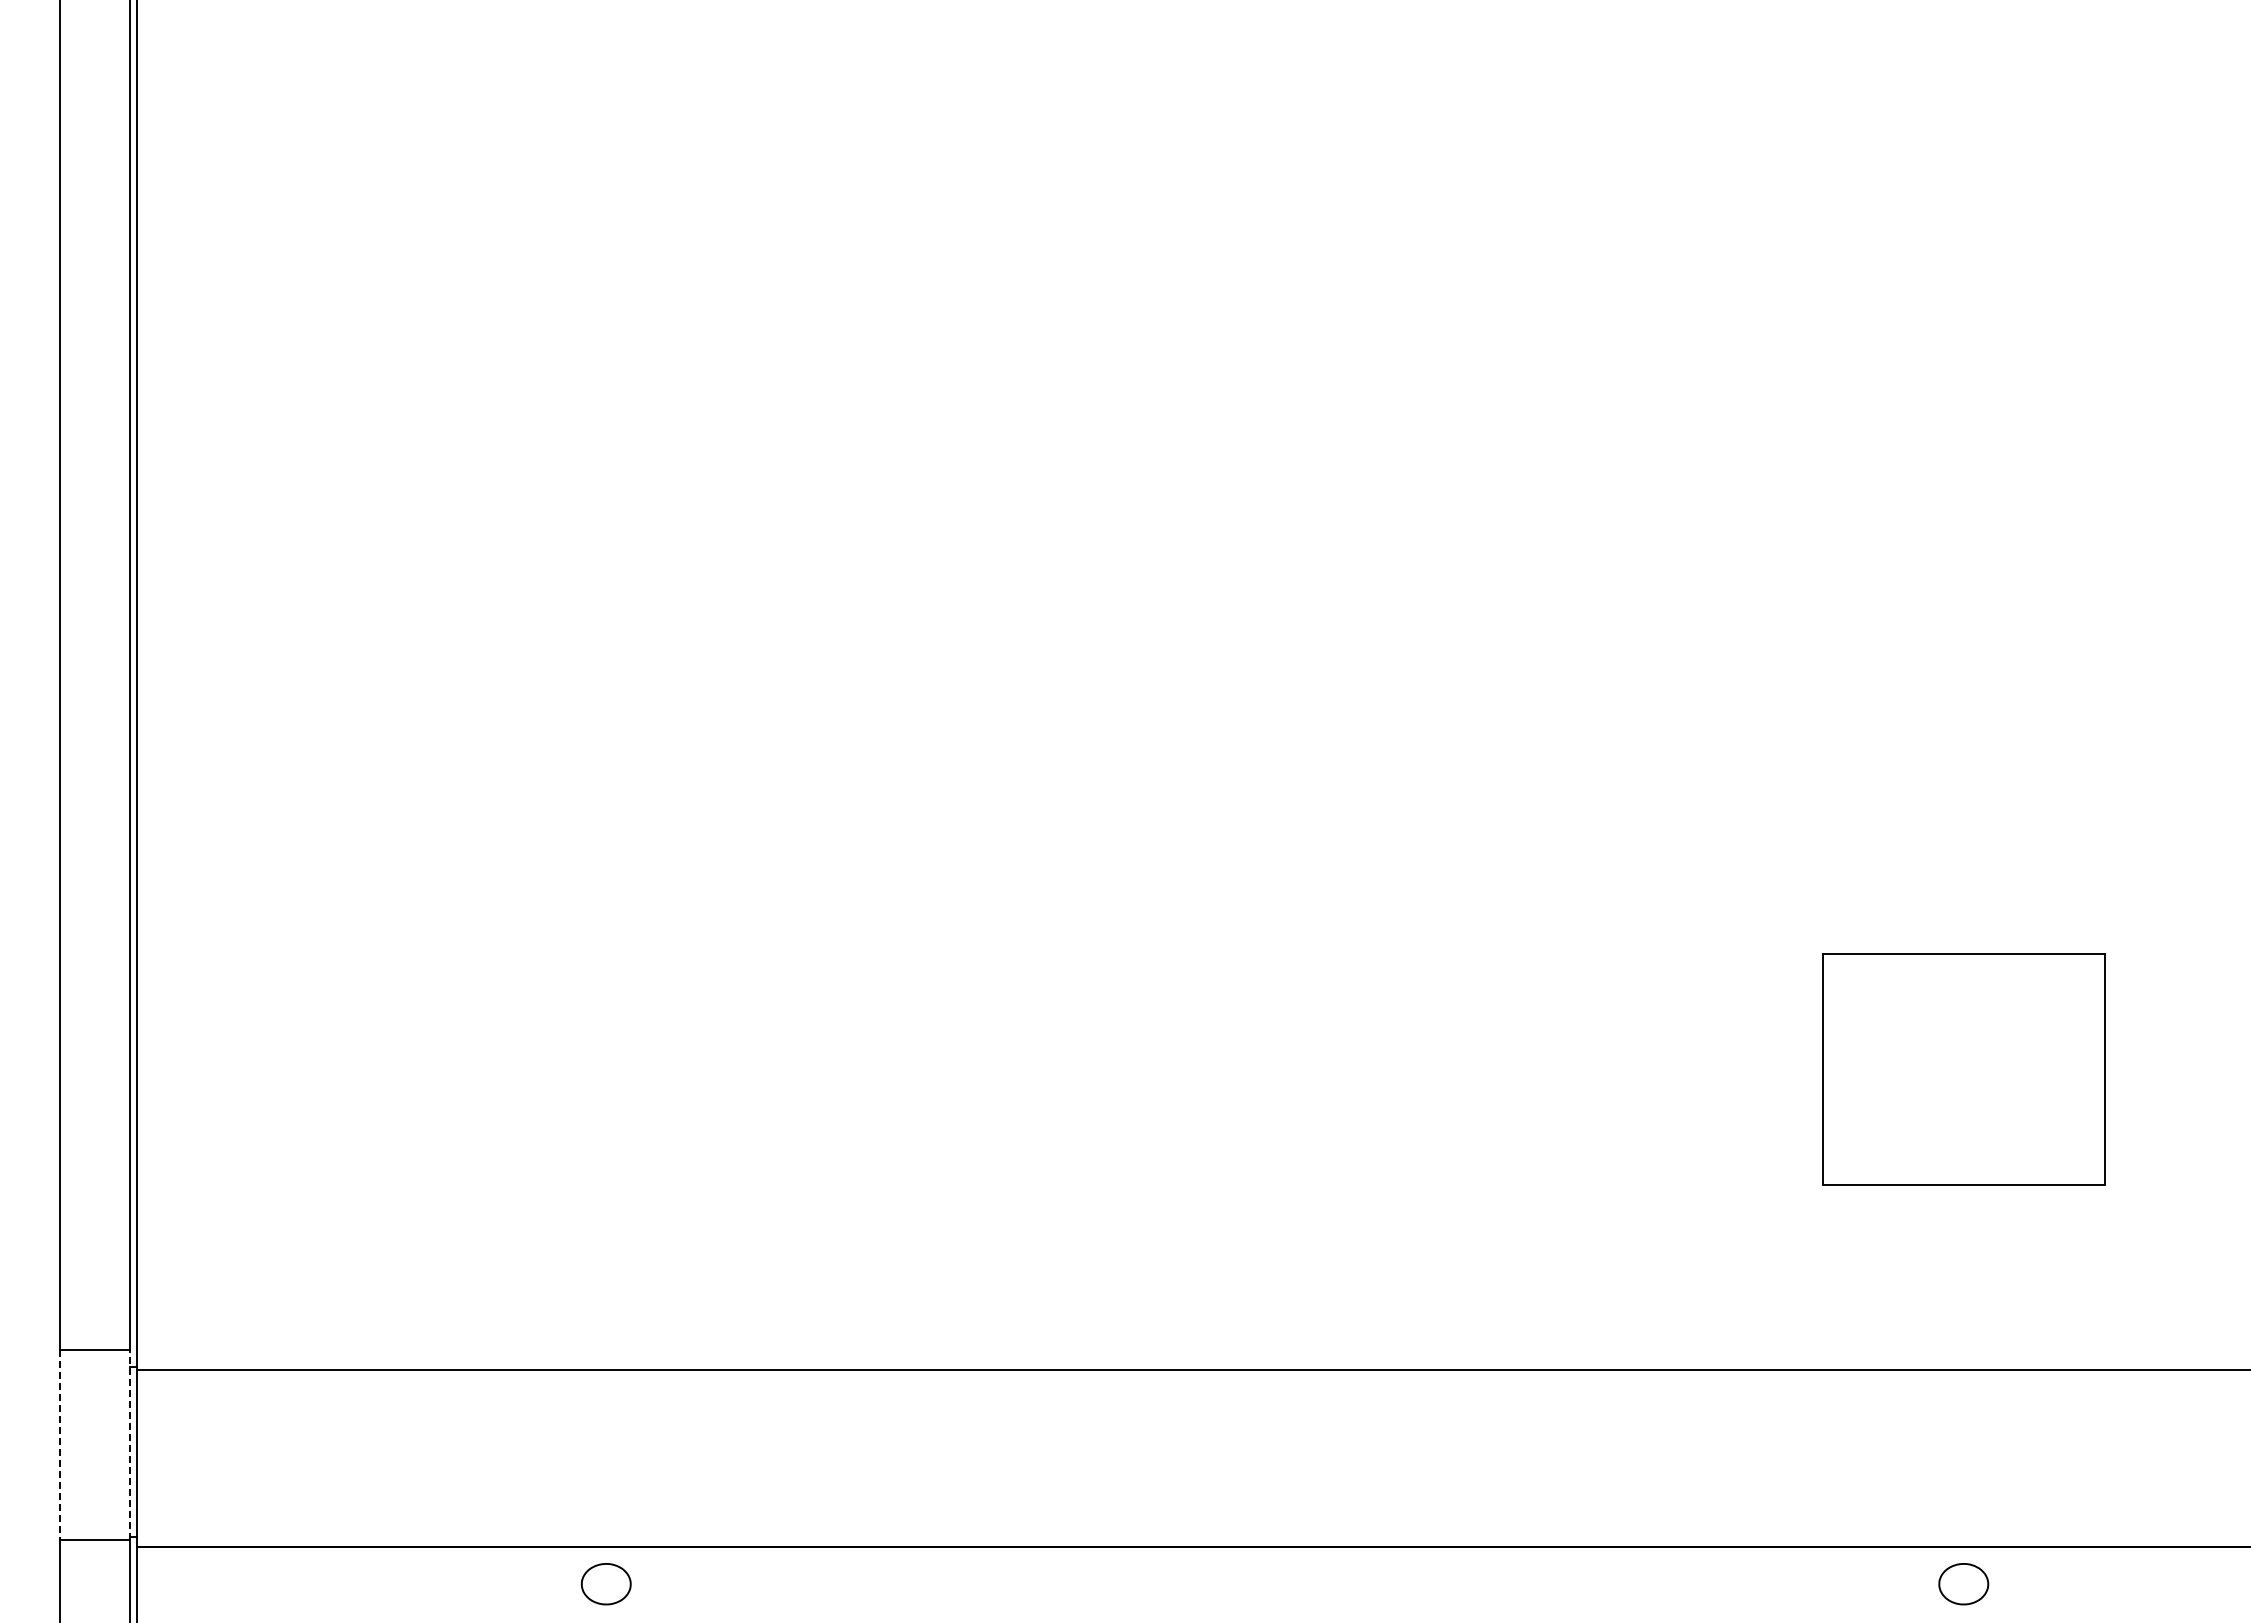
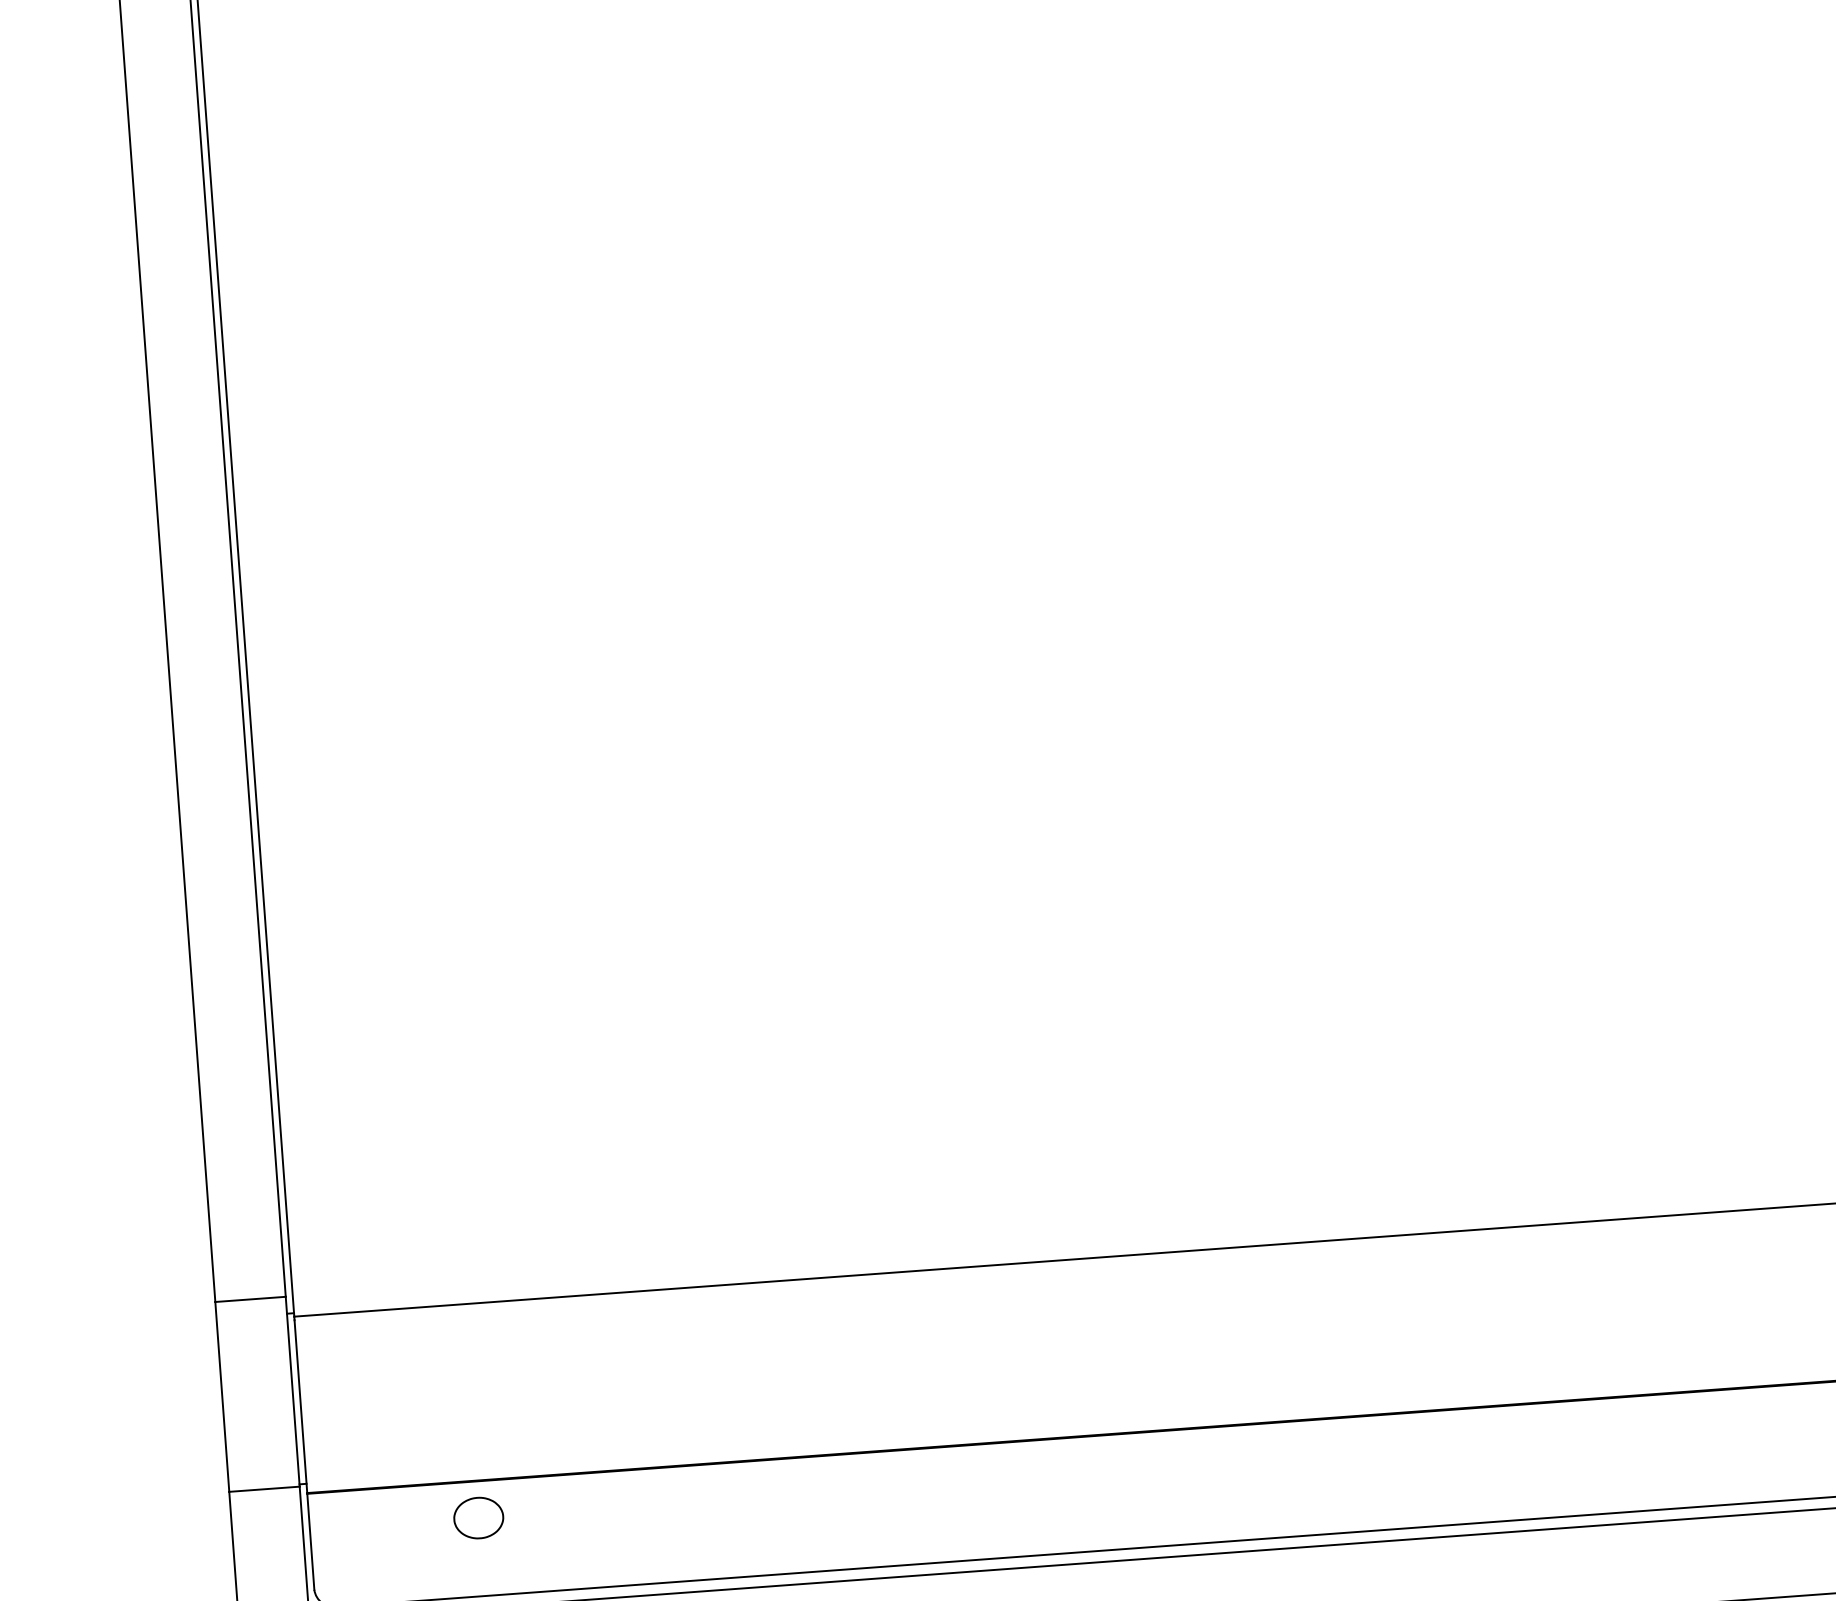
line: (130, 1444) -> (293, 1391), dashed -> solid
line: (59, 1445) -> (222, 1397), dashed -> solid
part: (605, 1584) -> (478, 1518), moved

